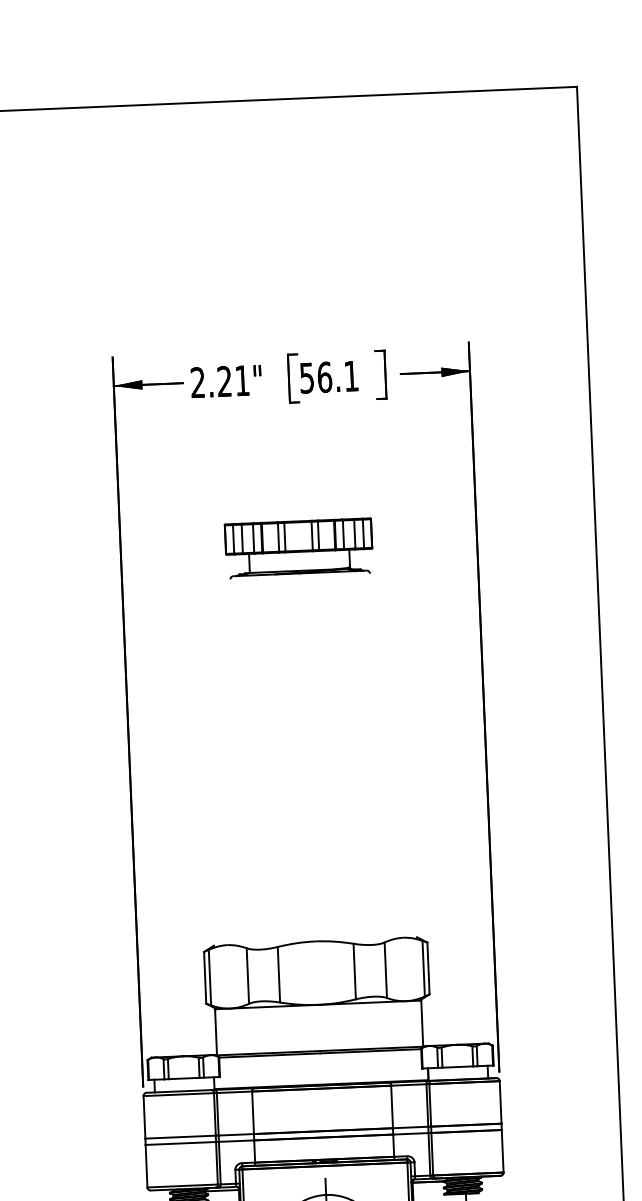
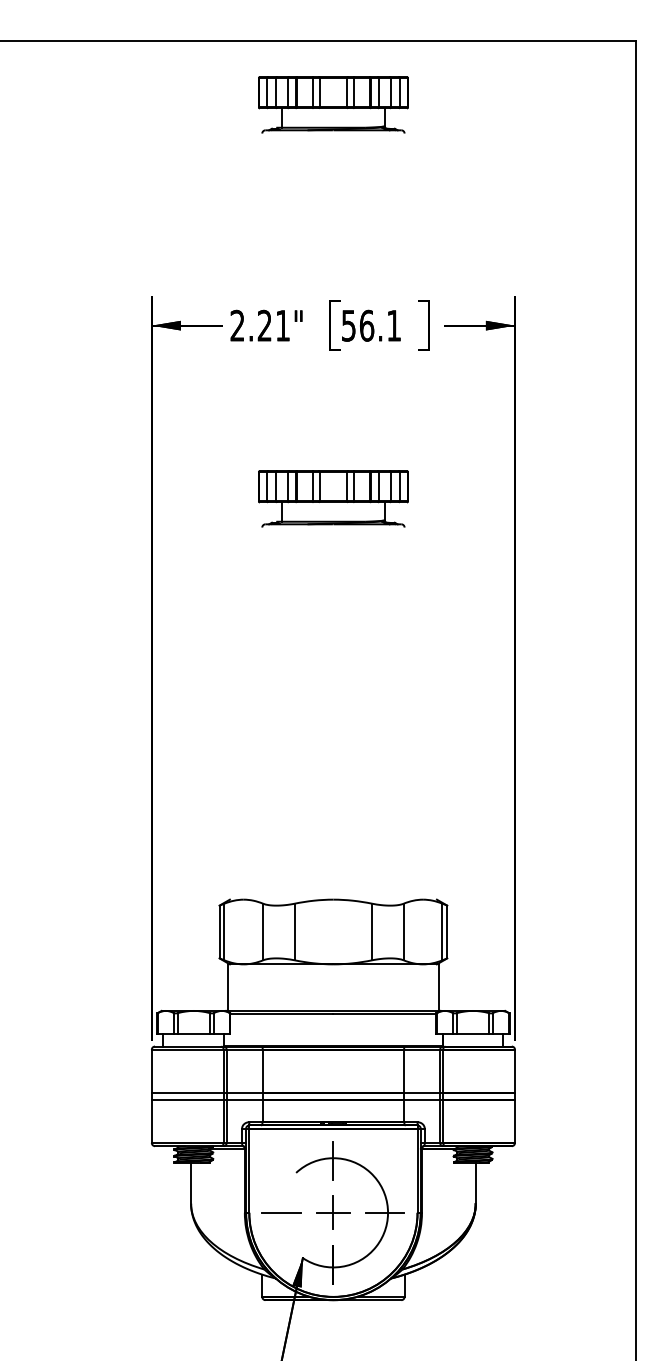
part: (282, 161) -> (333, 104), added

